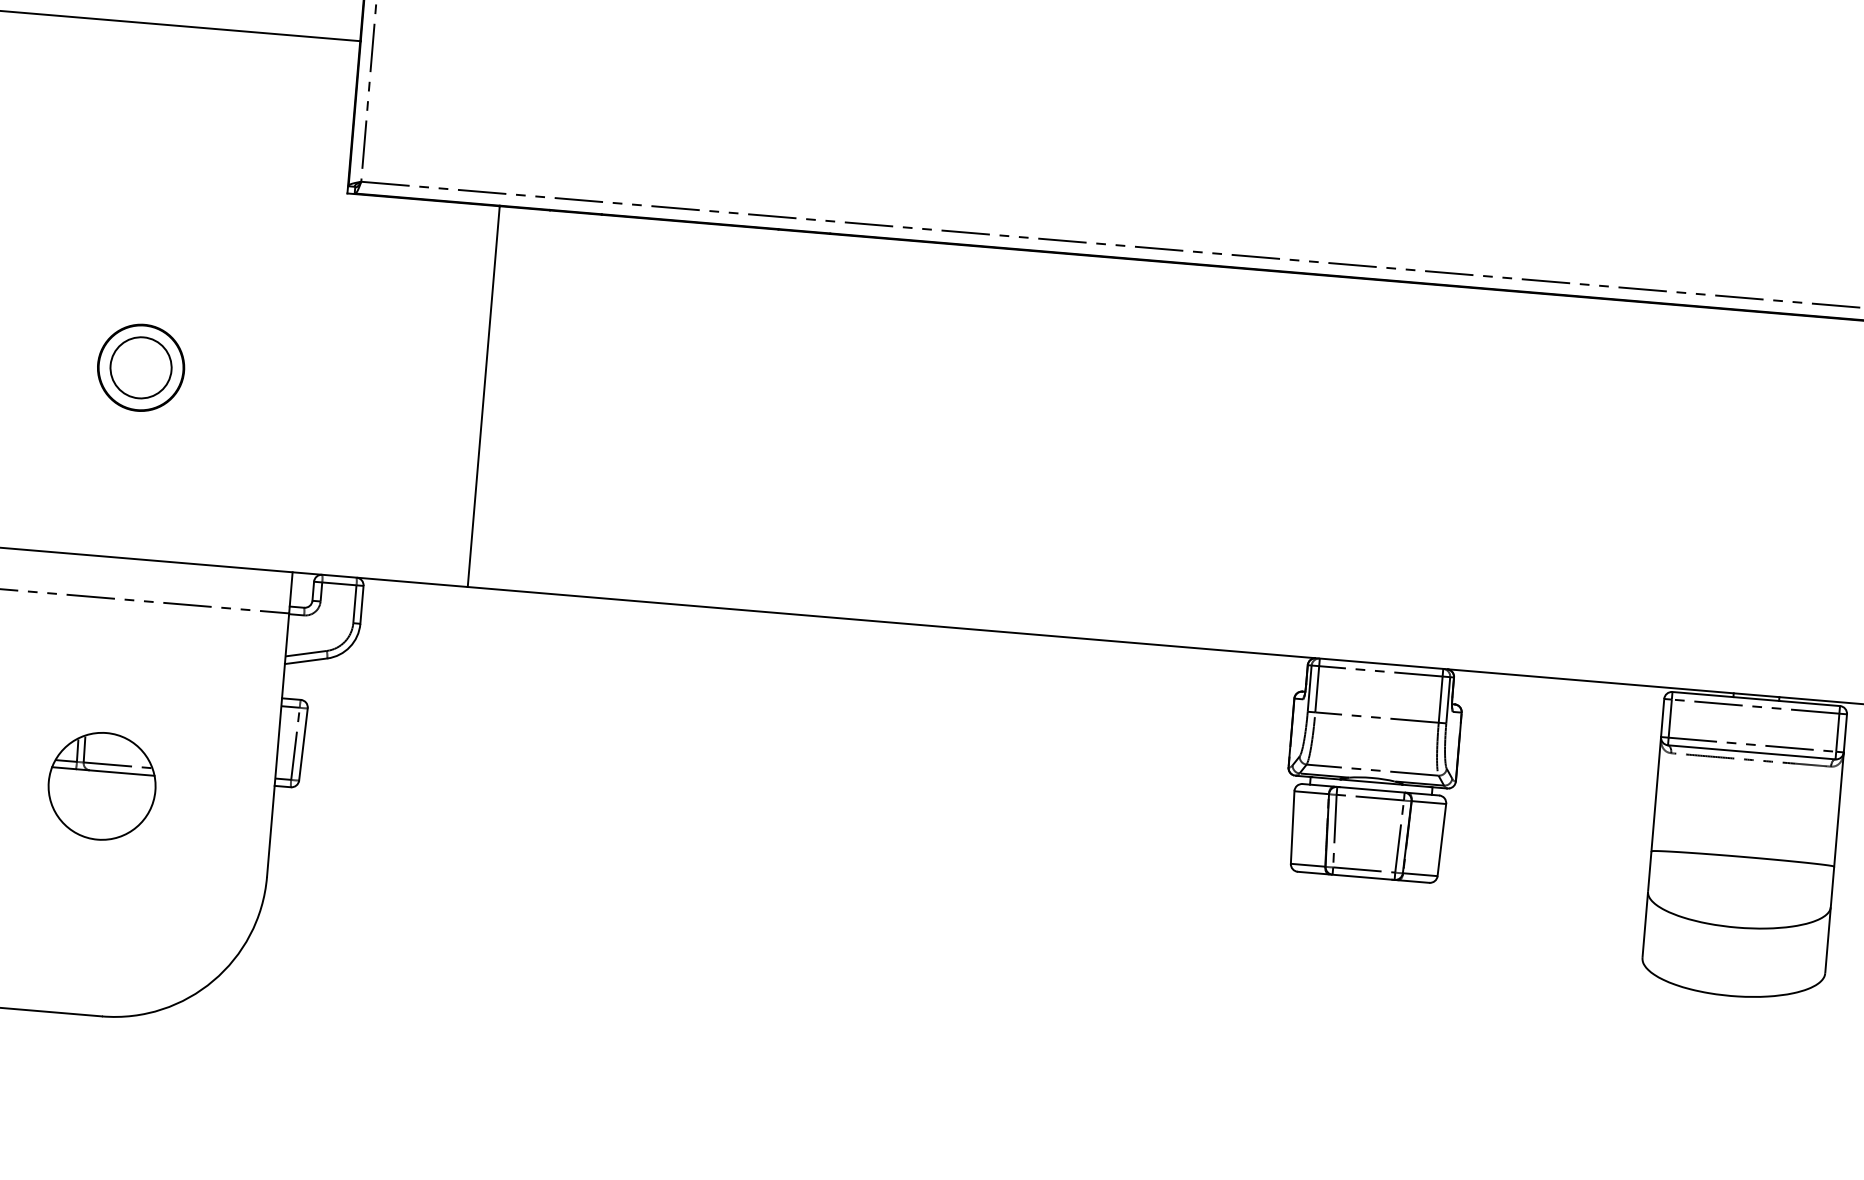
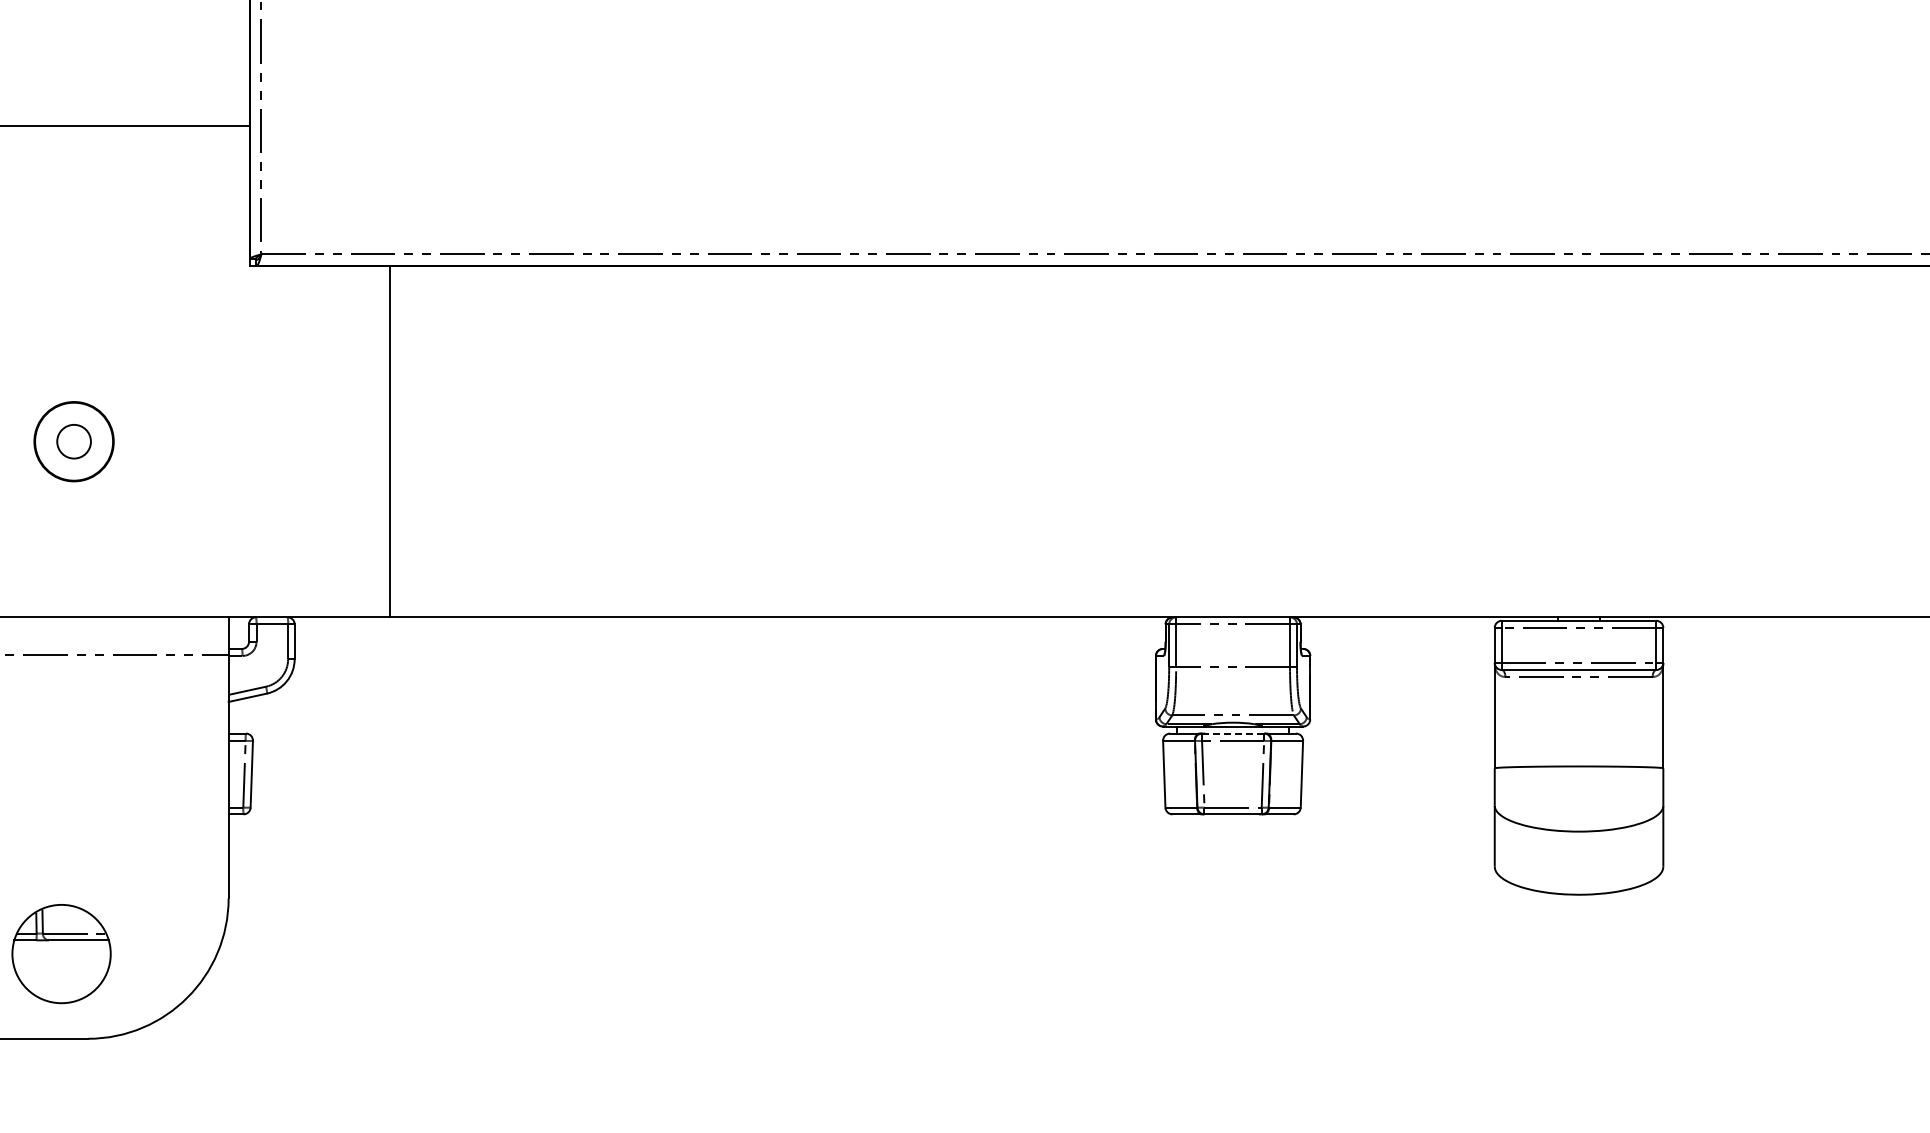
circle: (141, 367) -> (74, 441), size x0.6
part: (101, 786) -> (61, 954), moved
line: (1371, 789) -> (1233, 733), solid -> dashed

